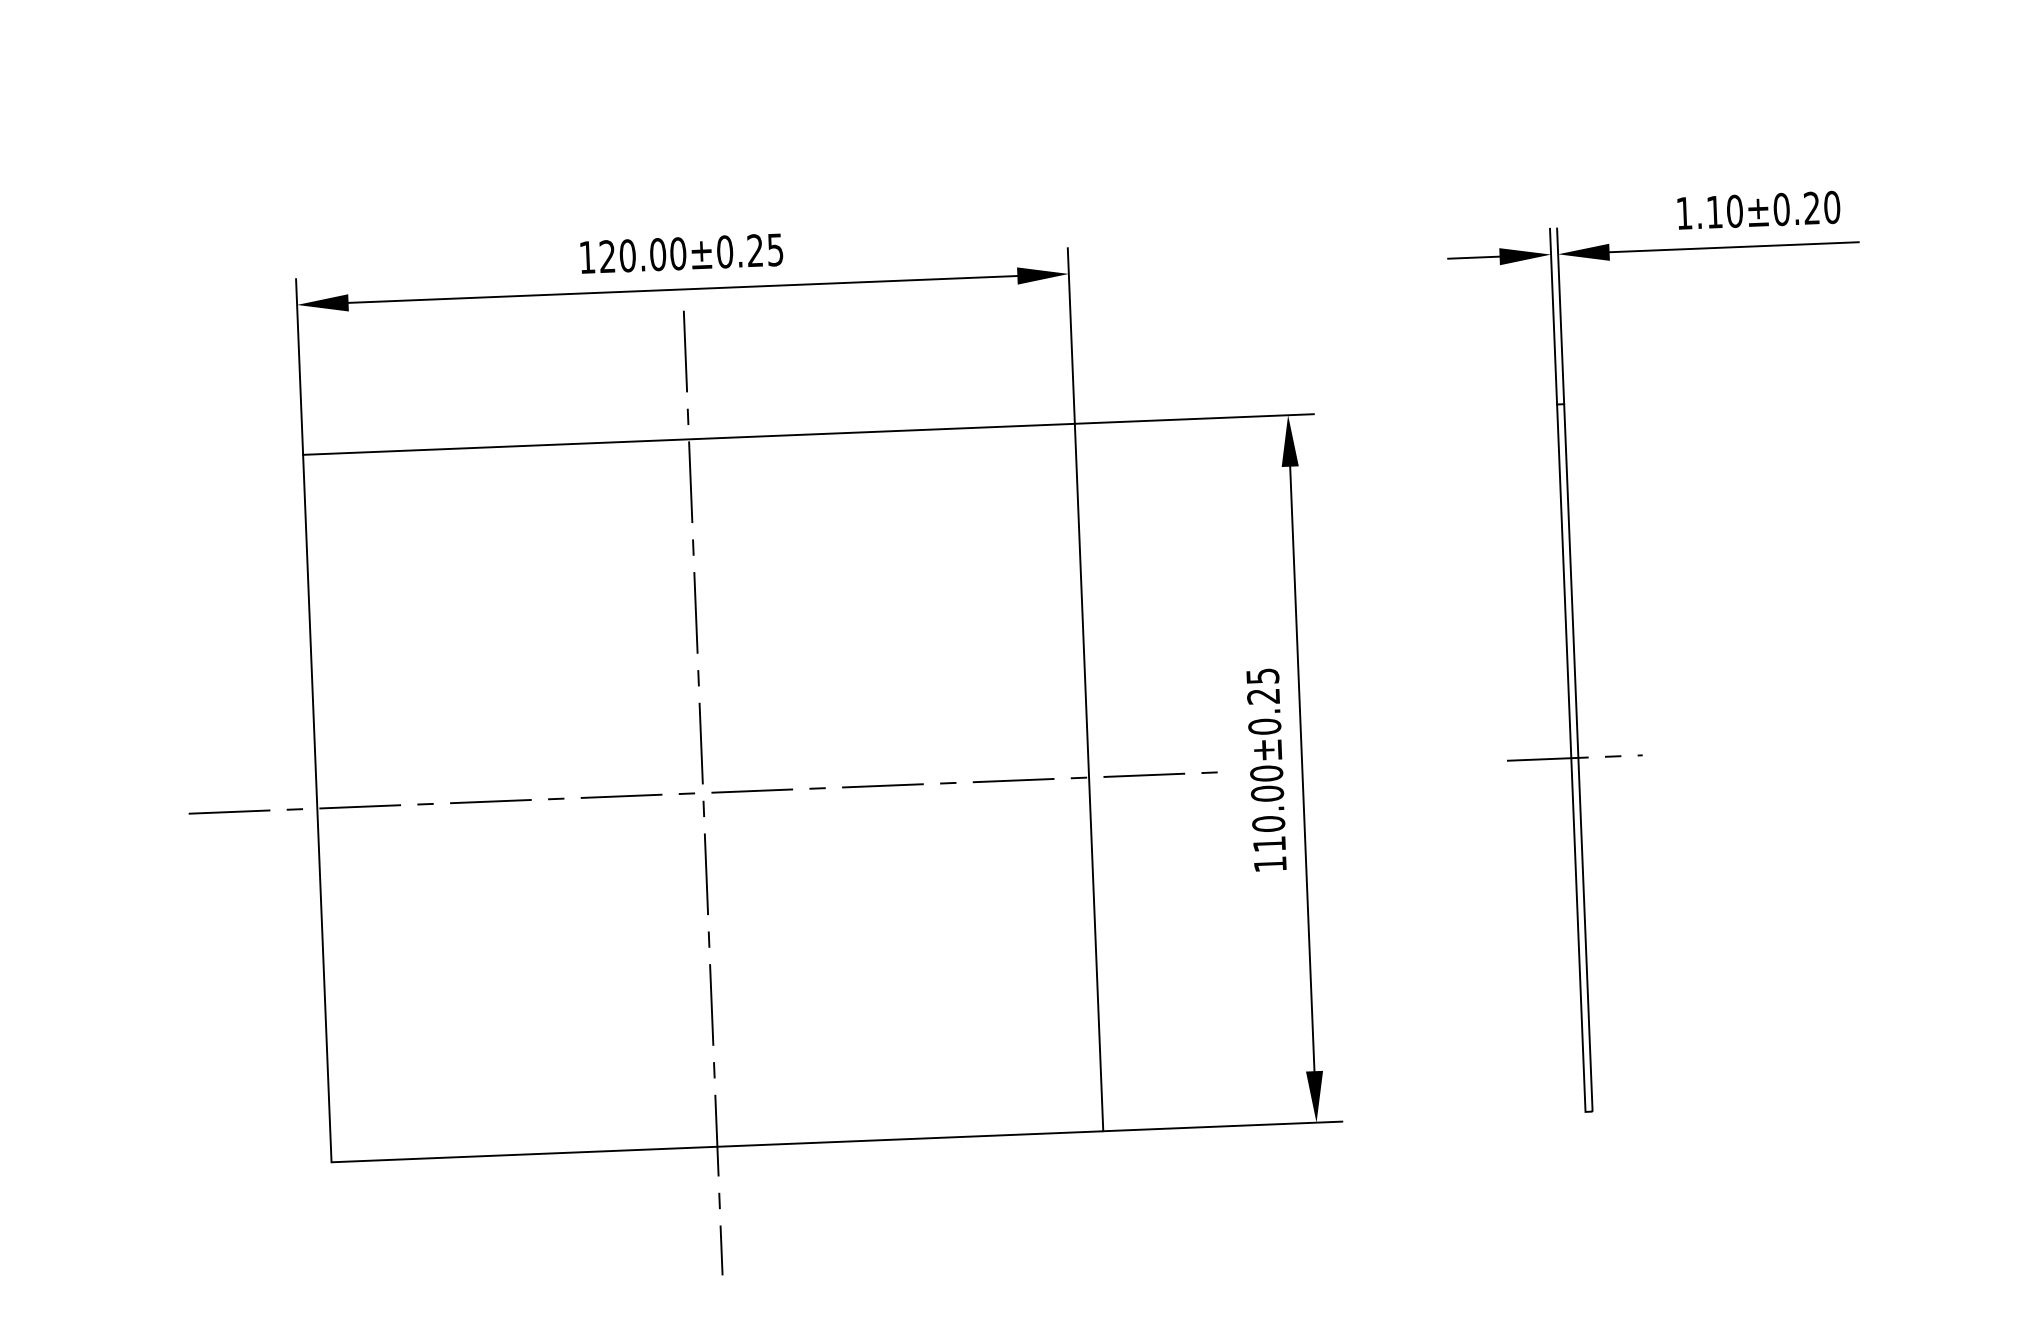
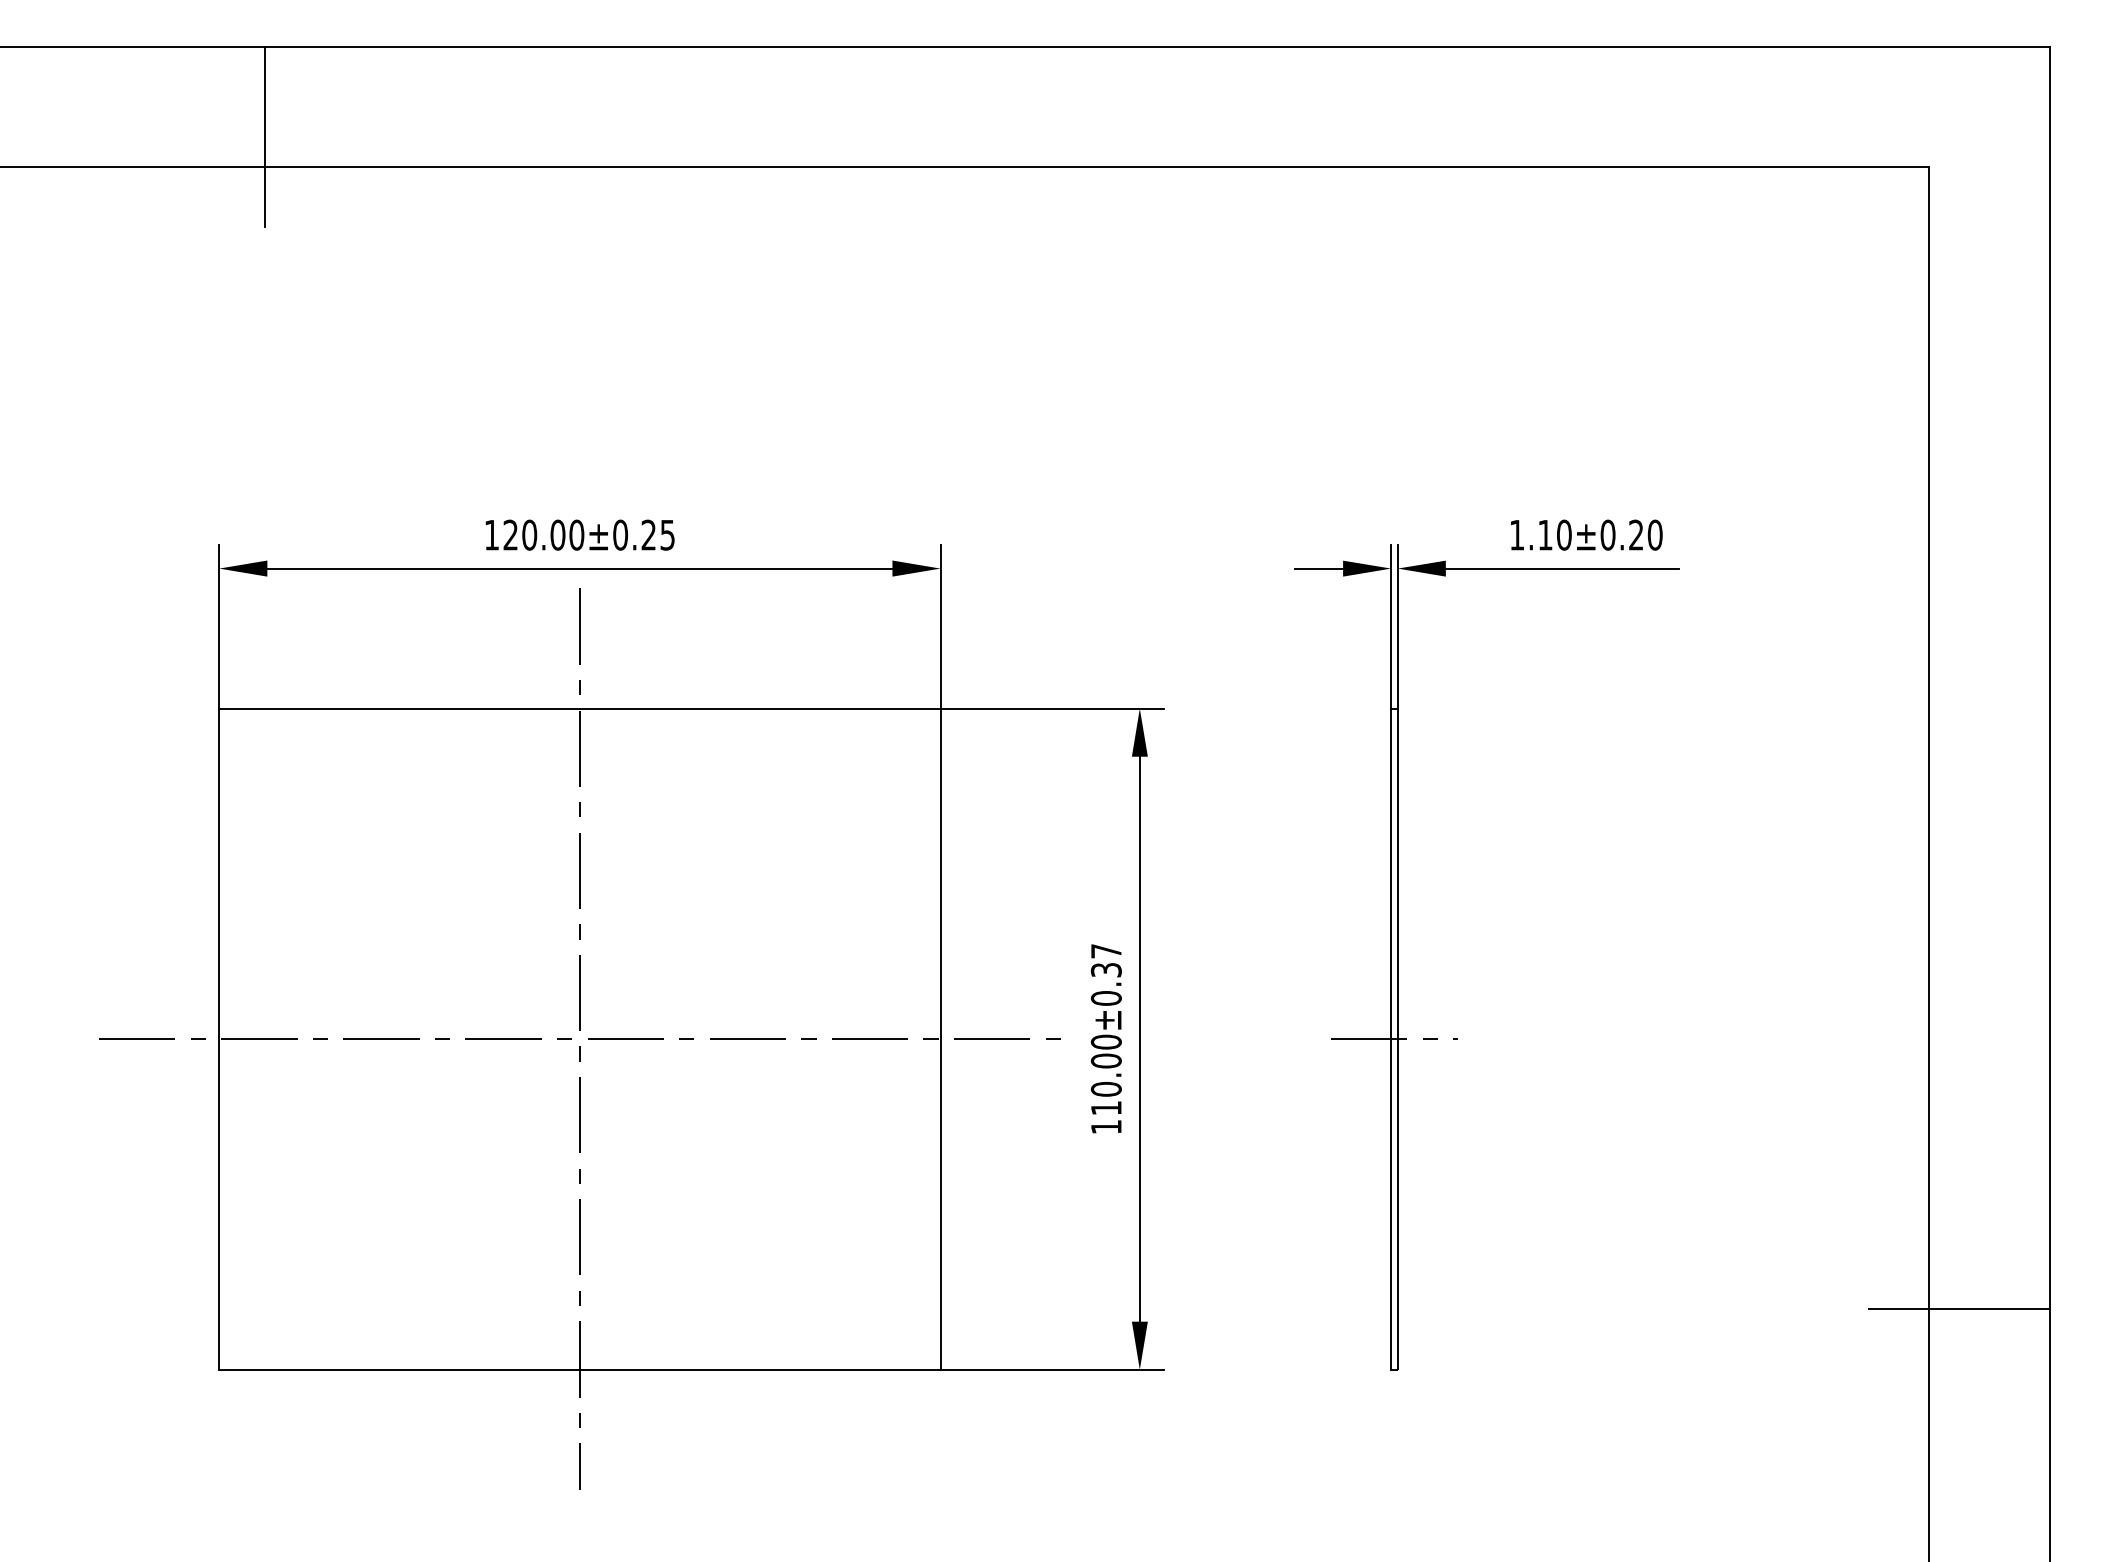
text: (1263, 686) -> (1106, 960), 110.00±0.25 -> 110.00±0.37

